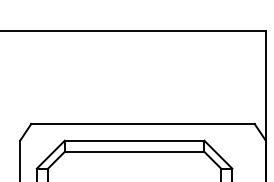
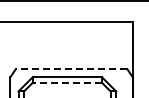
line: (142, 124) -> (71, 69), solid -> dashed
line: (134, 150) -> (67, 82), solid -> dashed

